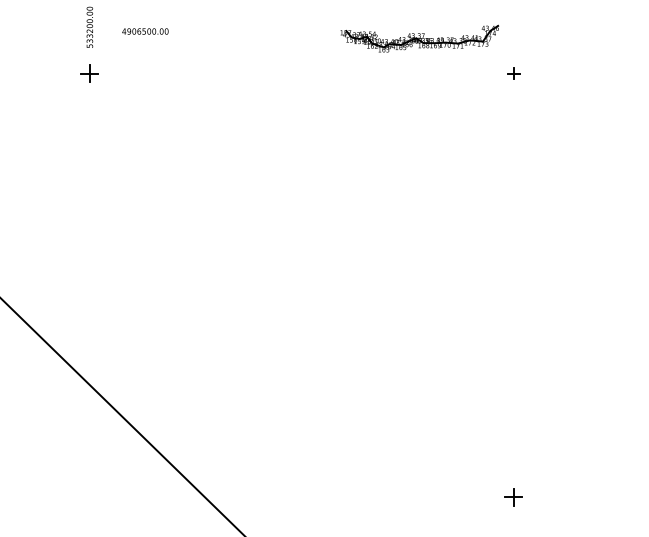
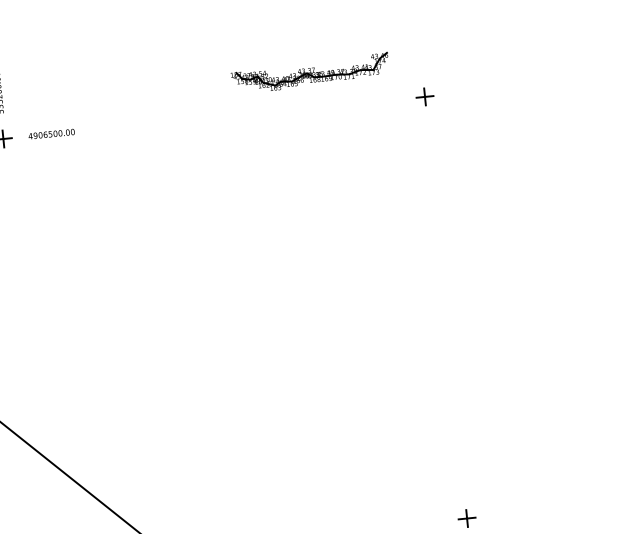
text: (145, 31) -> (51, 134), moved
part: (419, 38) -> (310, 73), moved
part: (513, 73) -> (424, 96), size x1.43

